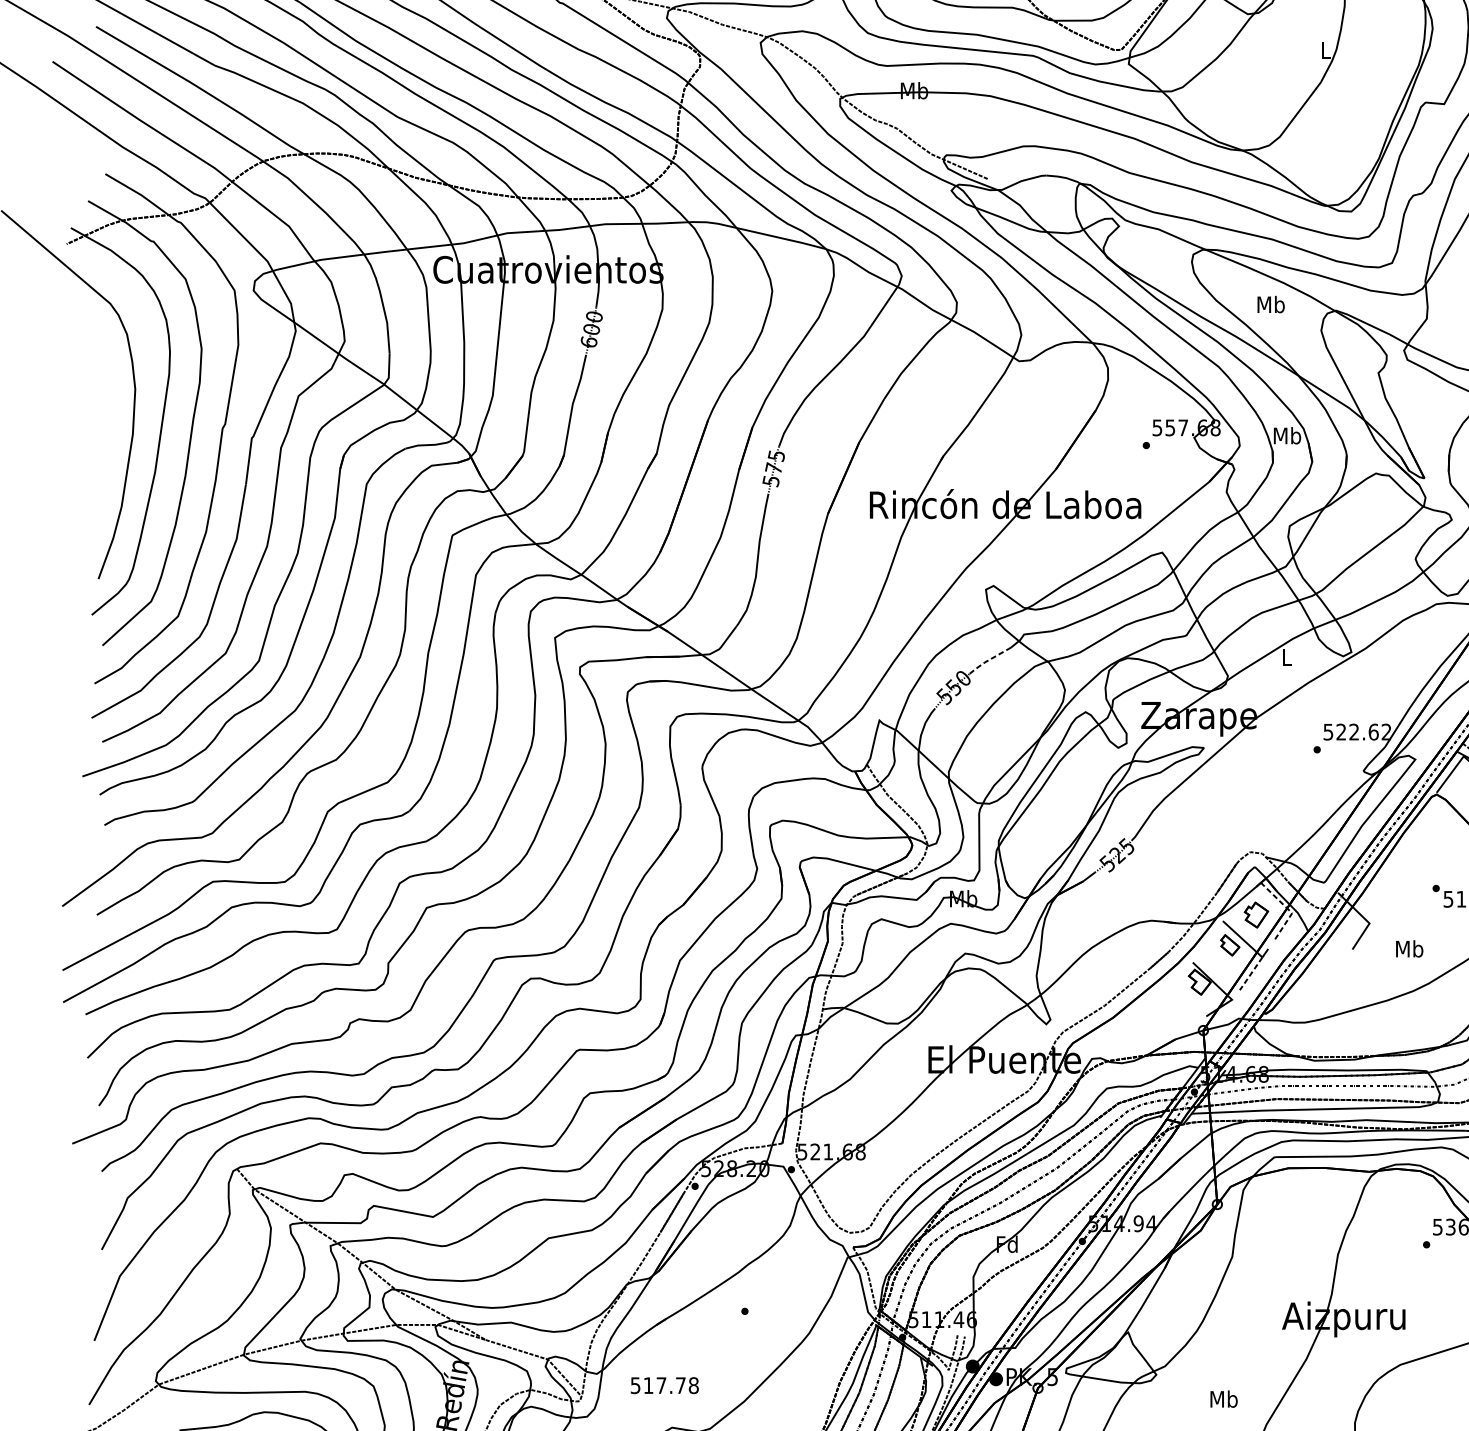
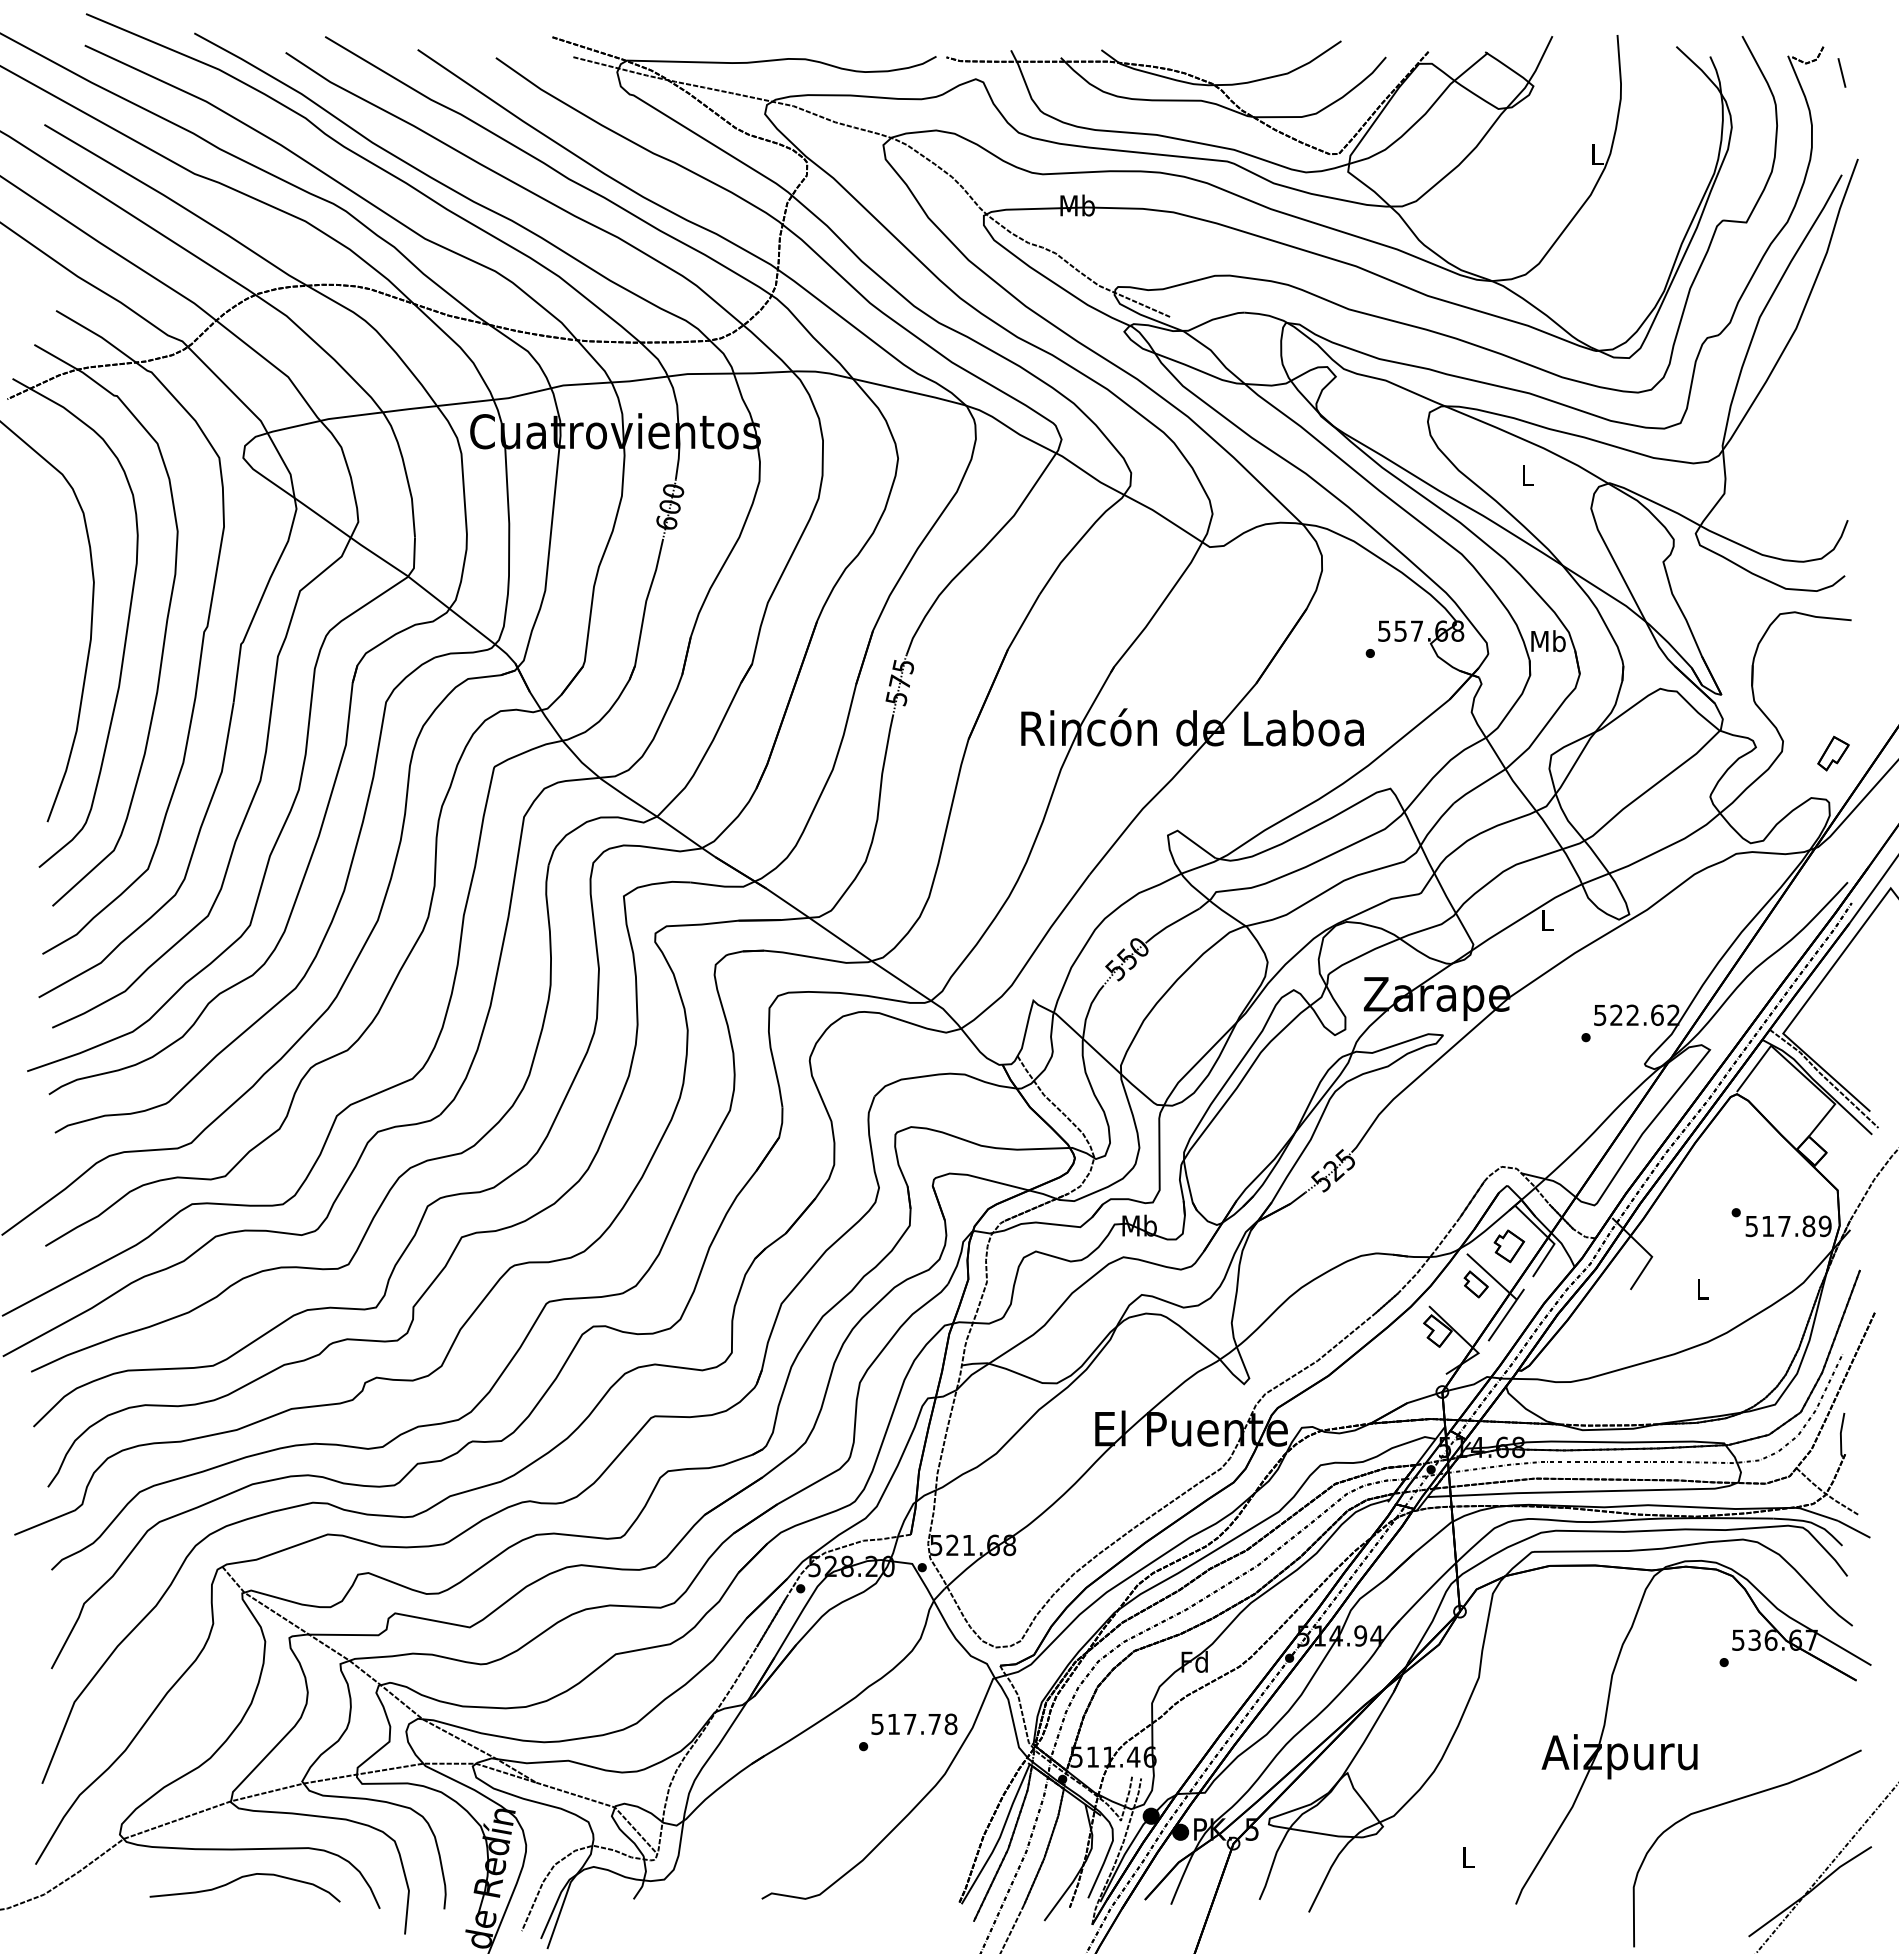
text: (1270, 304) -> (1527, 475), Mb -> L
line: (988, 660) -> (1171, 924), dashed -> solid
line: (1288, 909) -> (1549, 1239), dashed -> solid
text: (1409, 948) -> (1702, 1288), Mb -> L
line: (1251, 973) -> (1502, 1320), dashed -> solid
text: (664, 1385) -> (914, 1724), moved
text: (1224, 1399) -> (1468, 1857), Mb -> L

